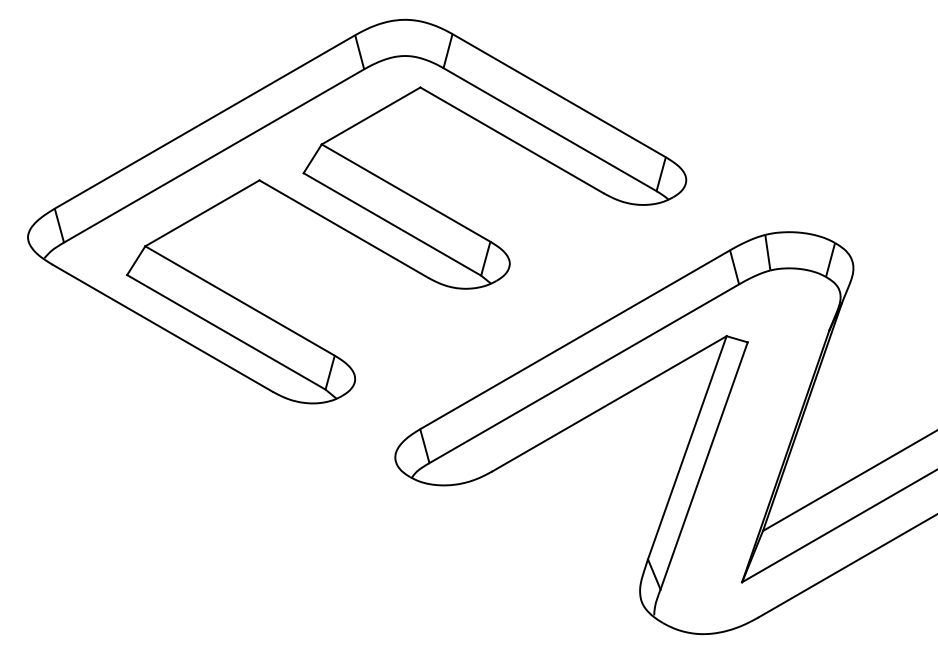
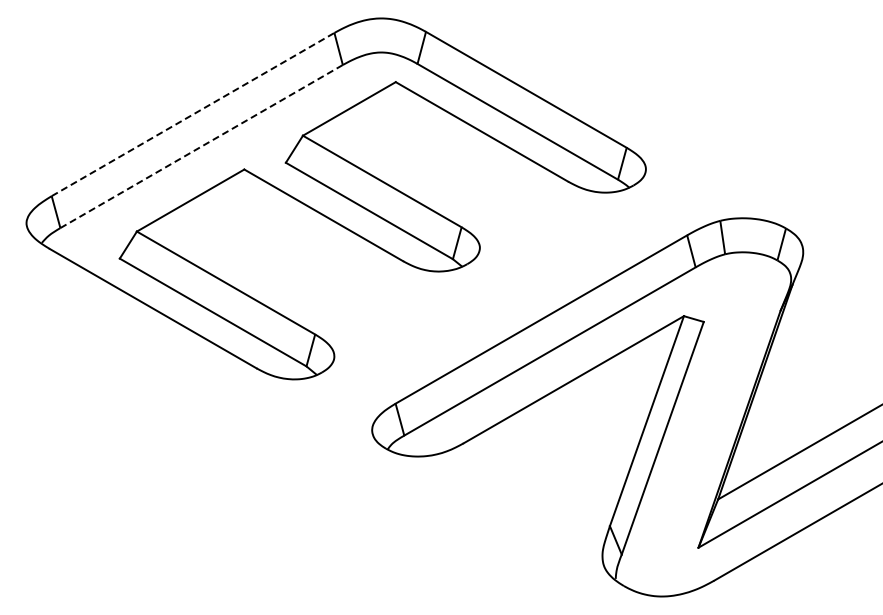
line: (205, 121) -> (193, 114), solid -> dashed
line: (215, 155) -> (202, 146), solid -> dashed

